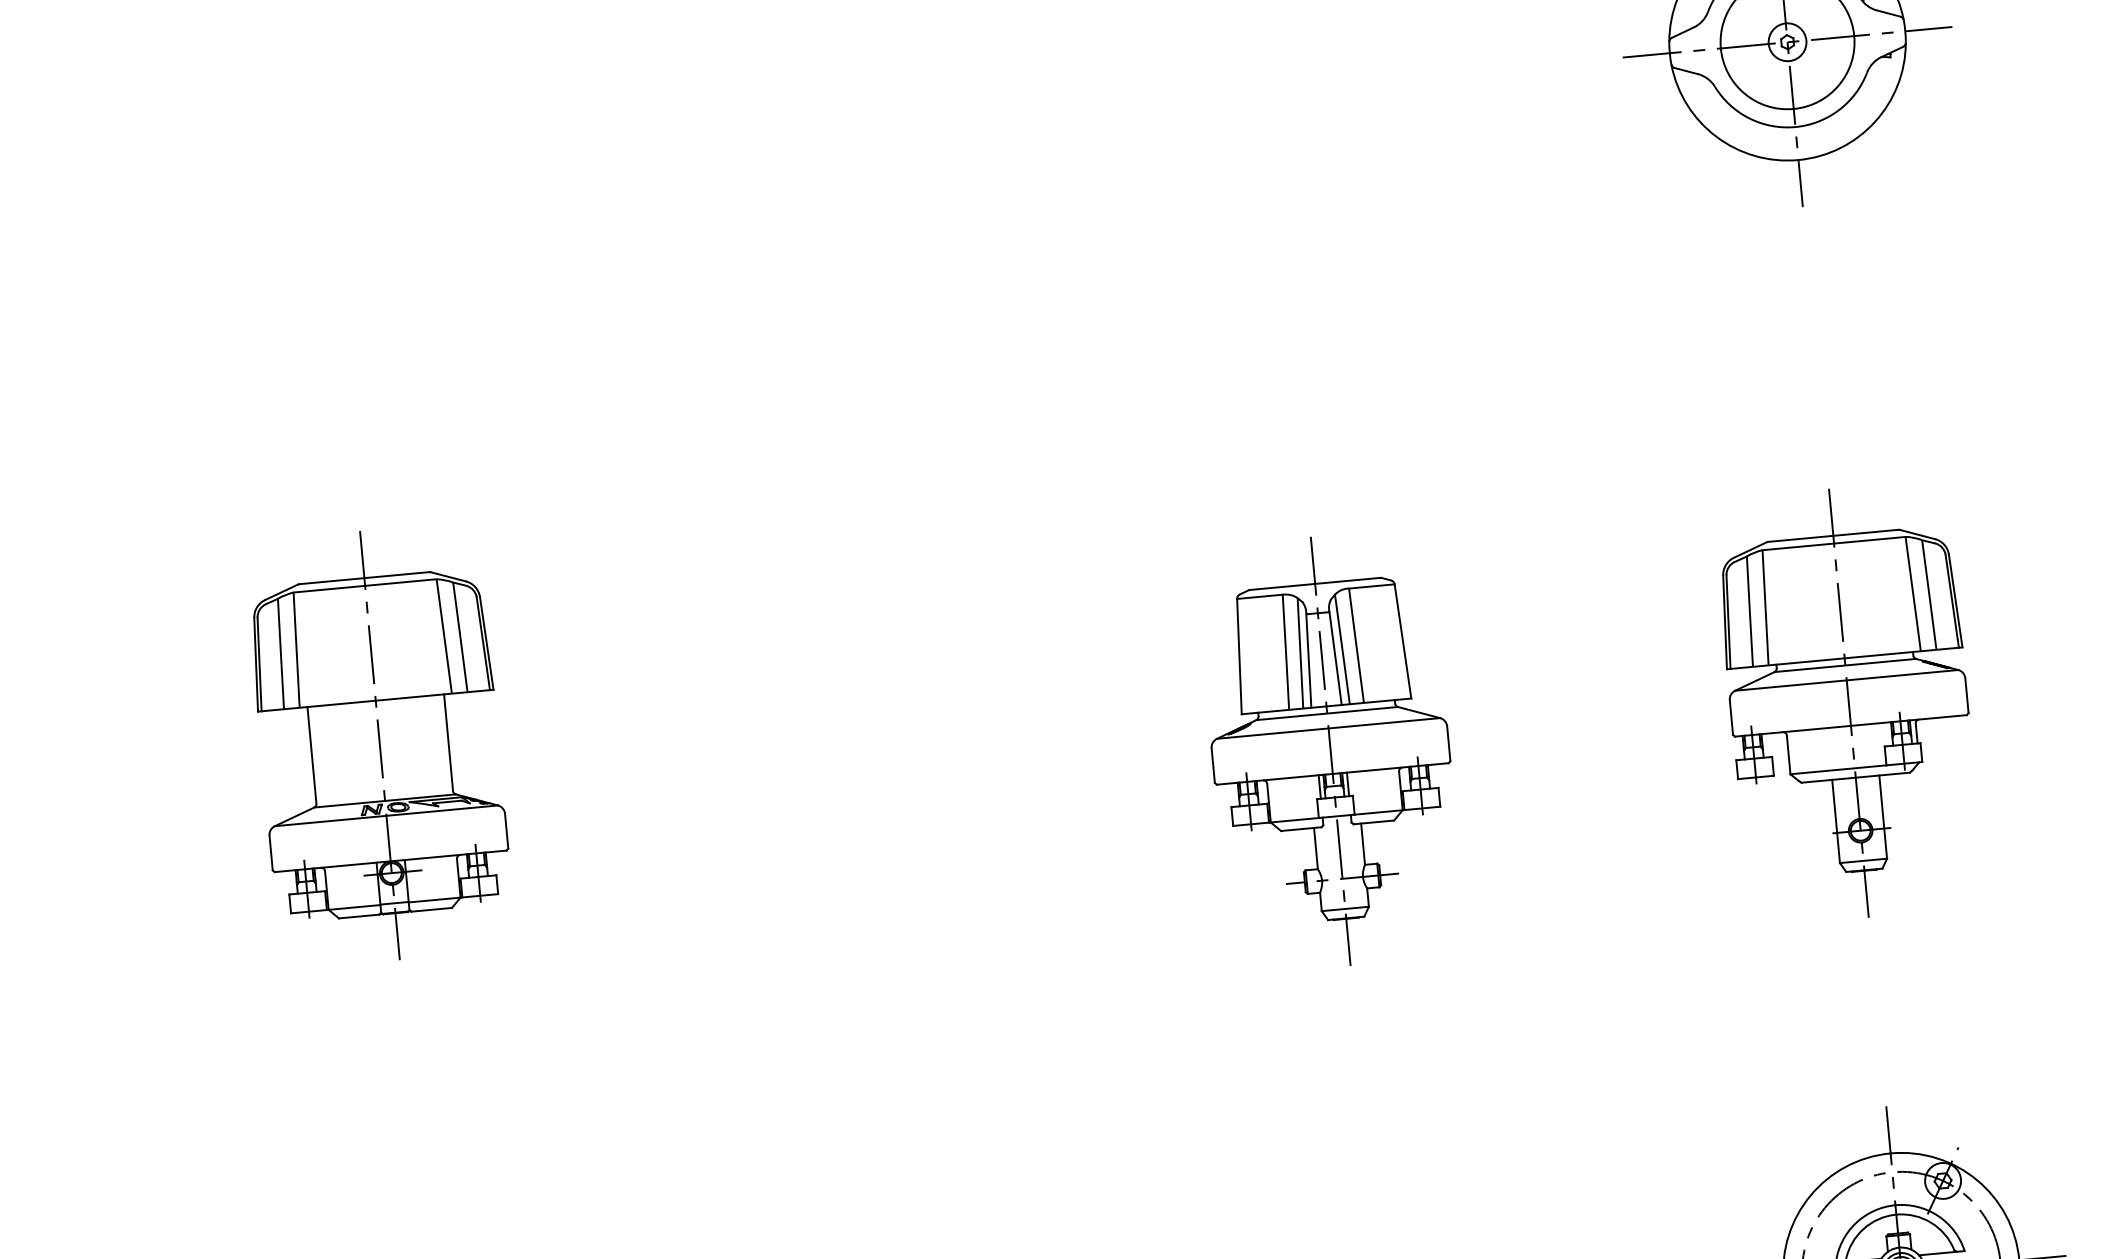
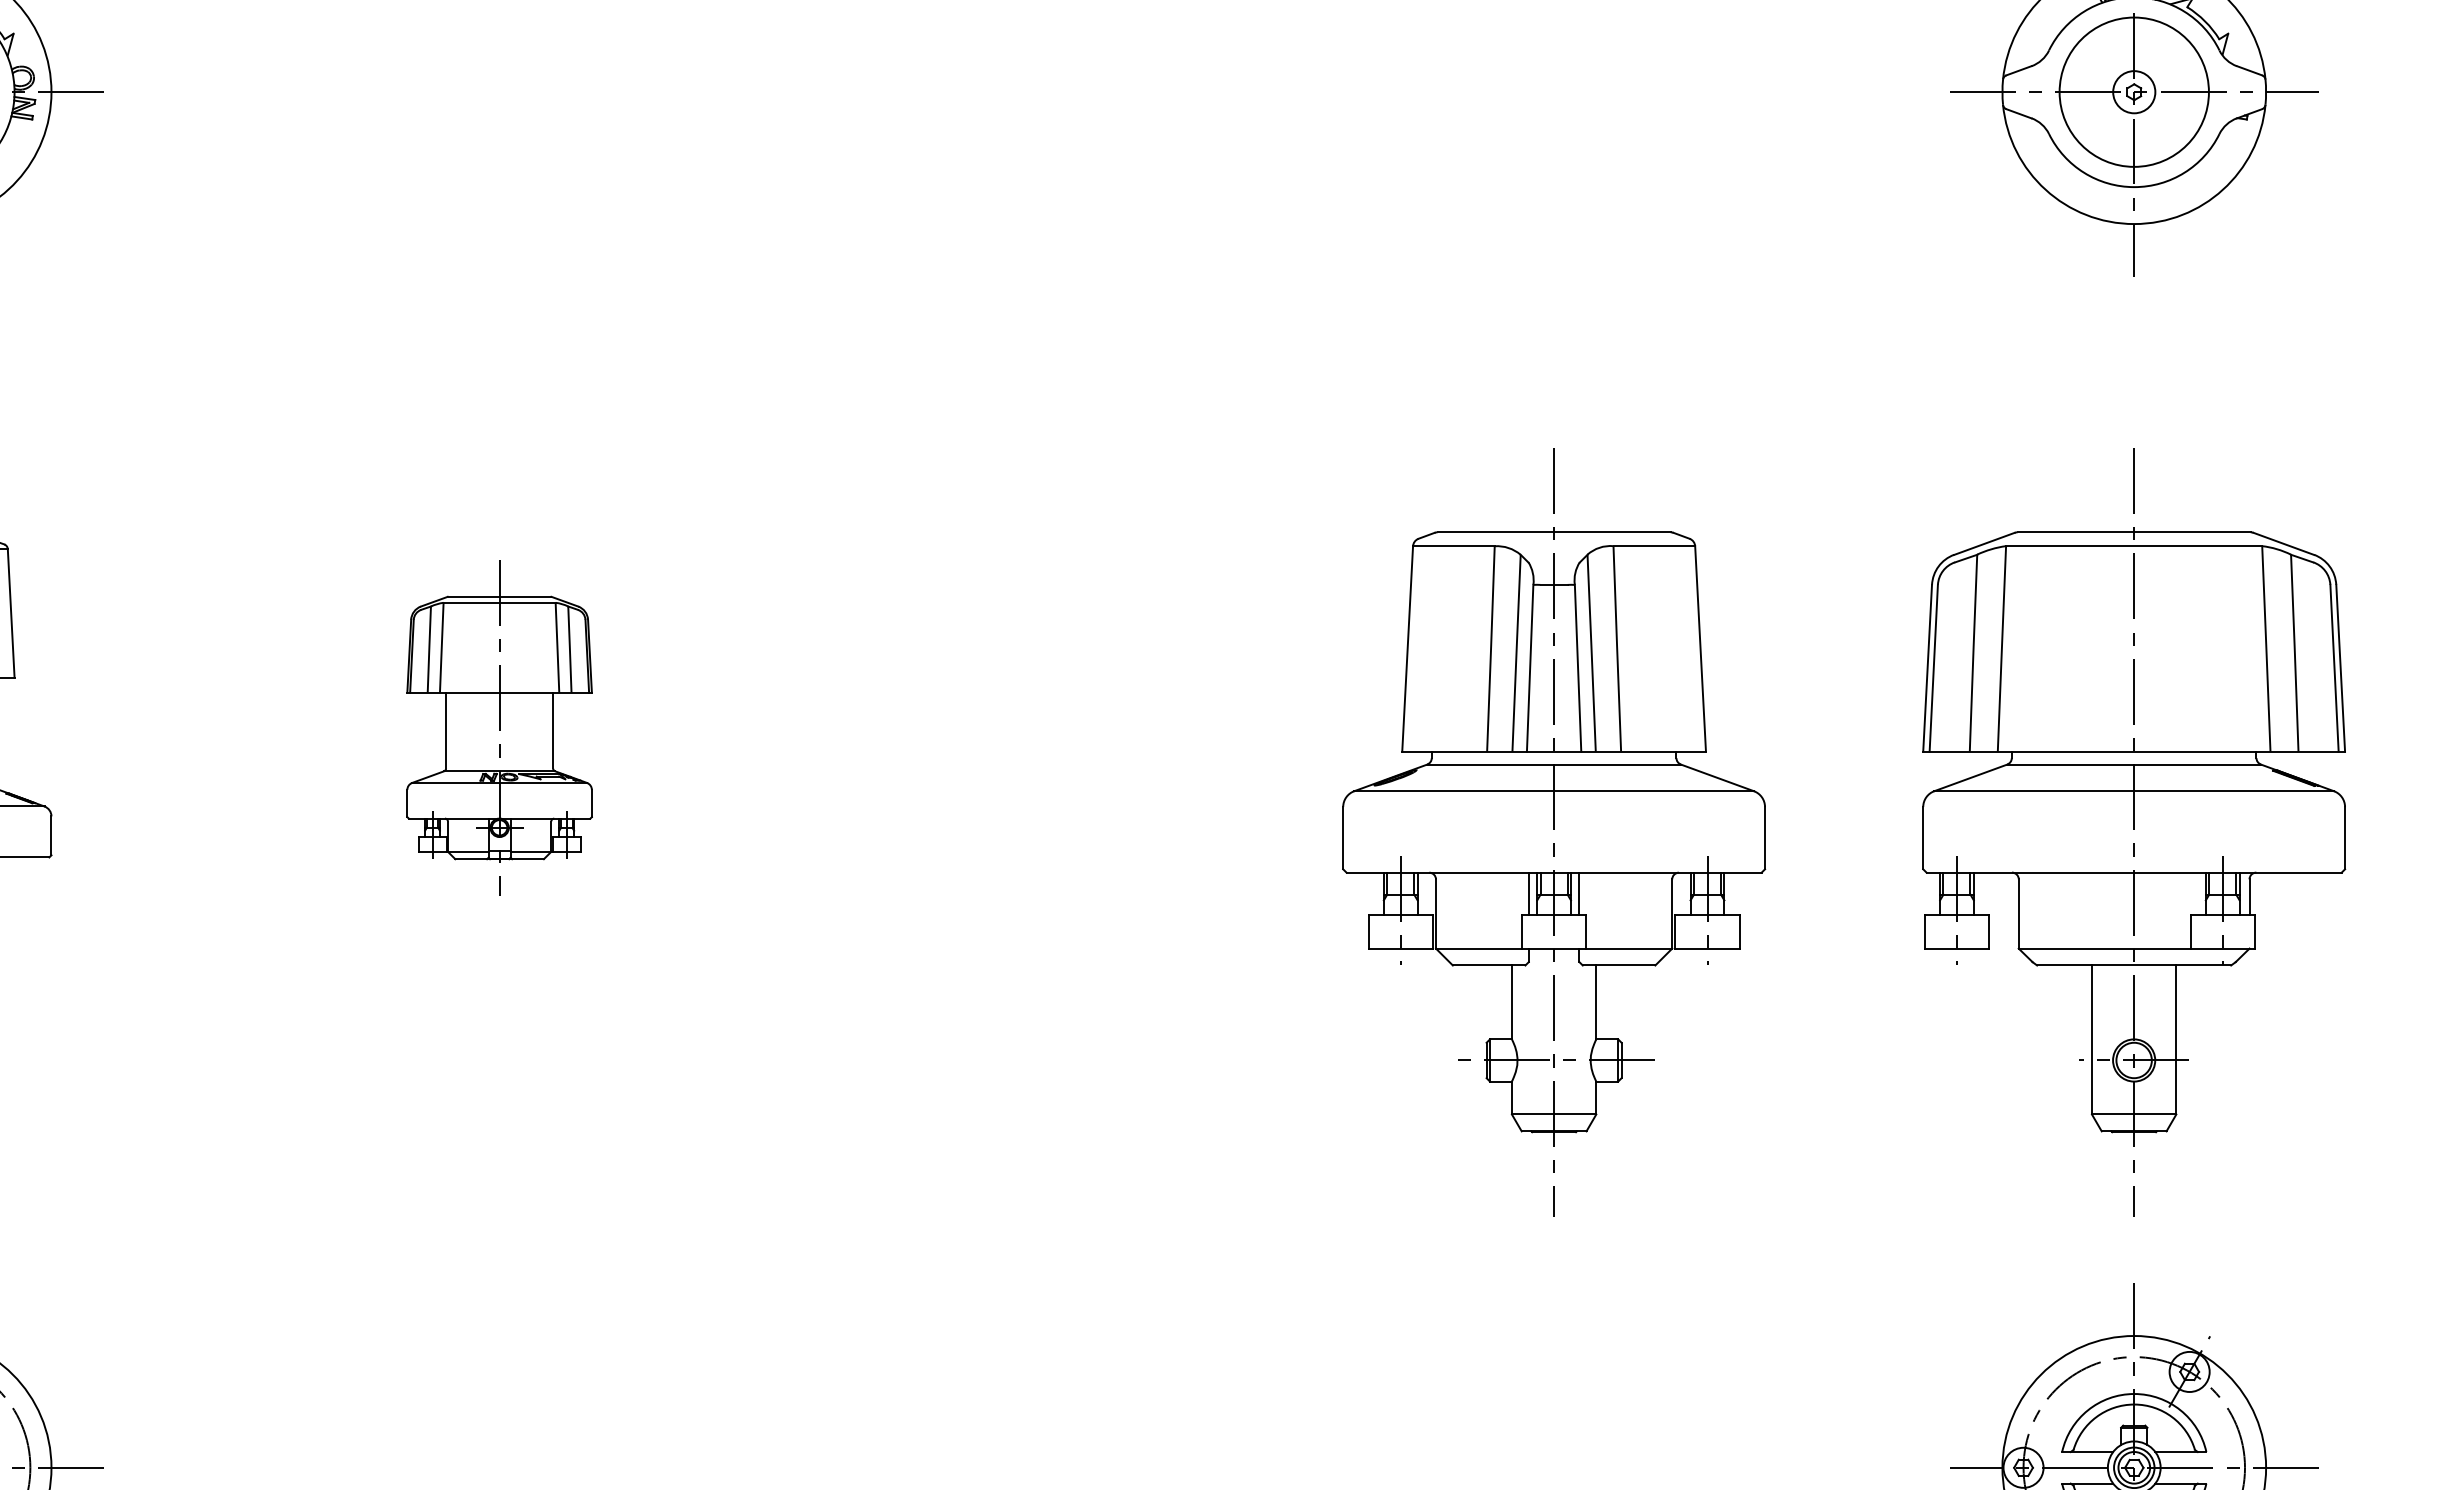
part: (1849, 702) -> (2134, 831), size x1.6
part: (379, 745) -> (499, 727), size x0.7
part: (1330, 750) -> (1554, 831), size x1.6

